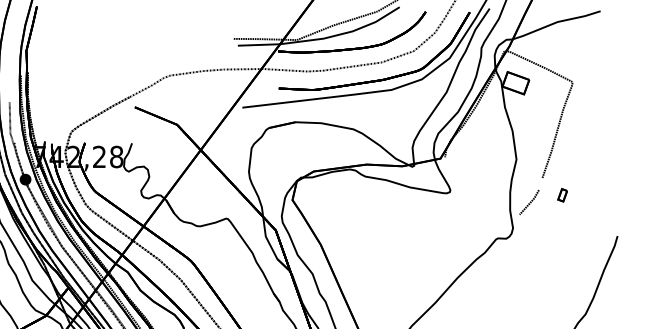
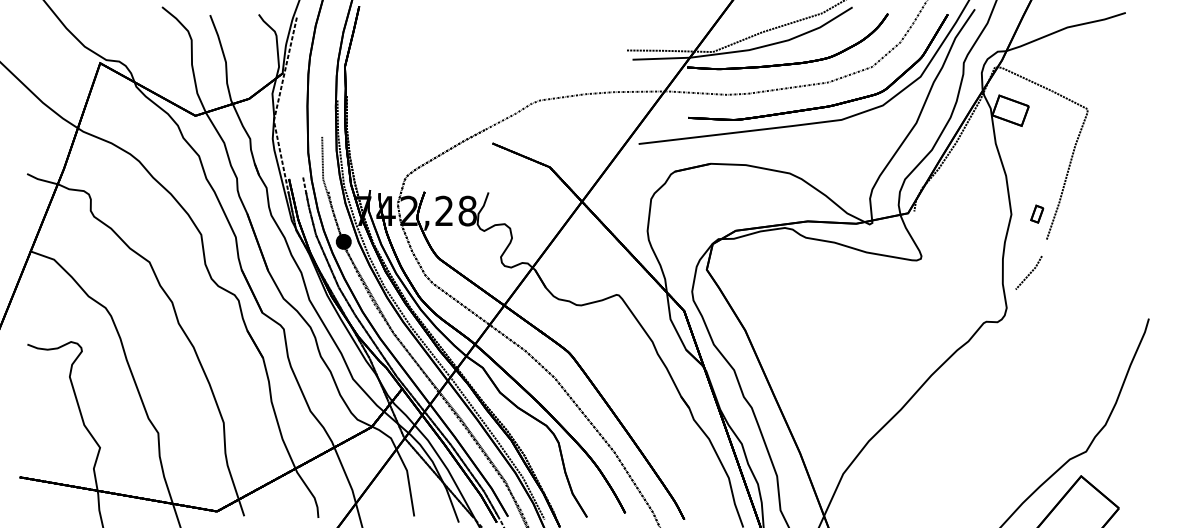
part: (562, 194) -> (1037, 213), moved

